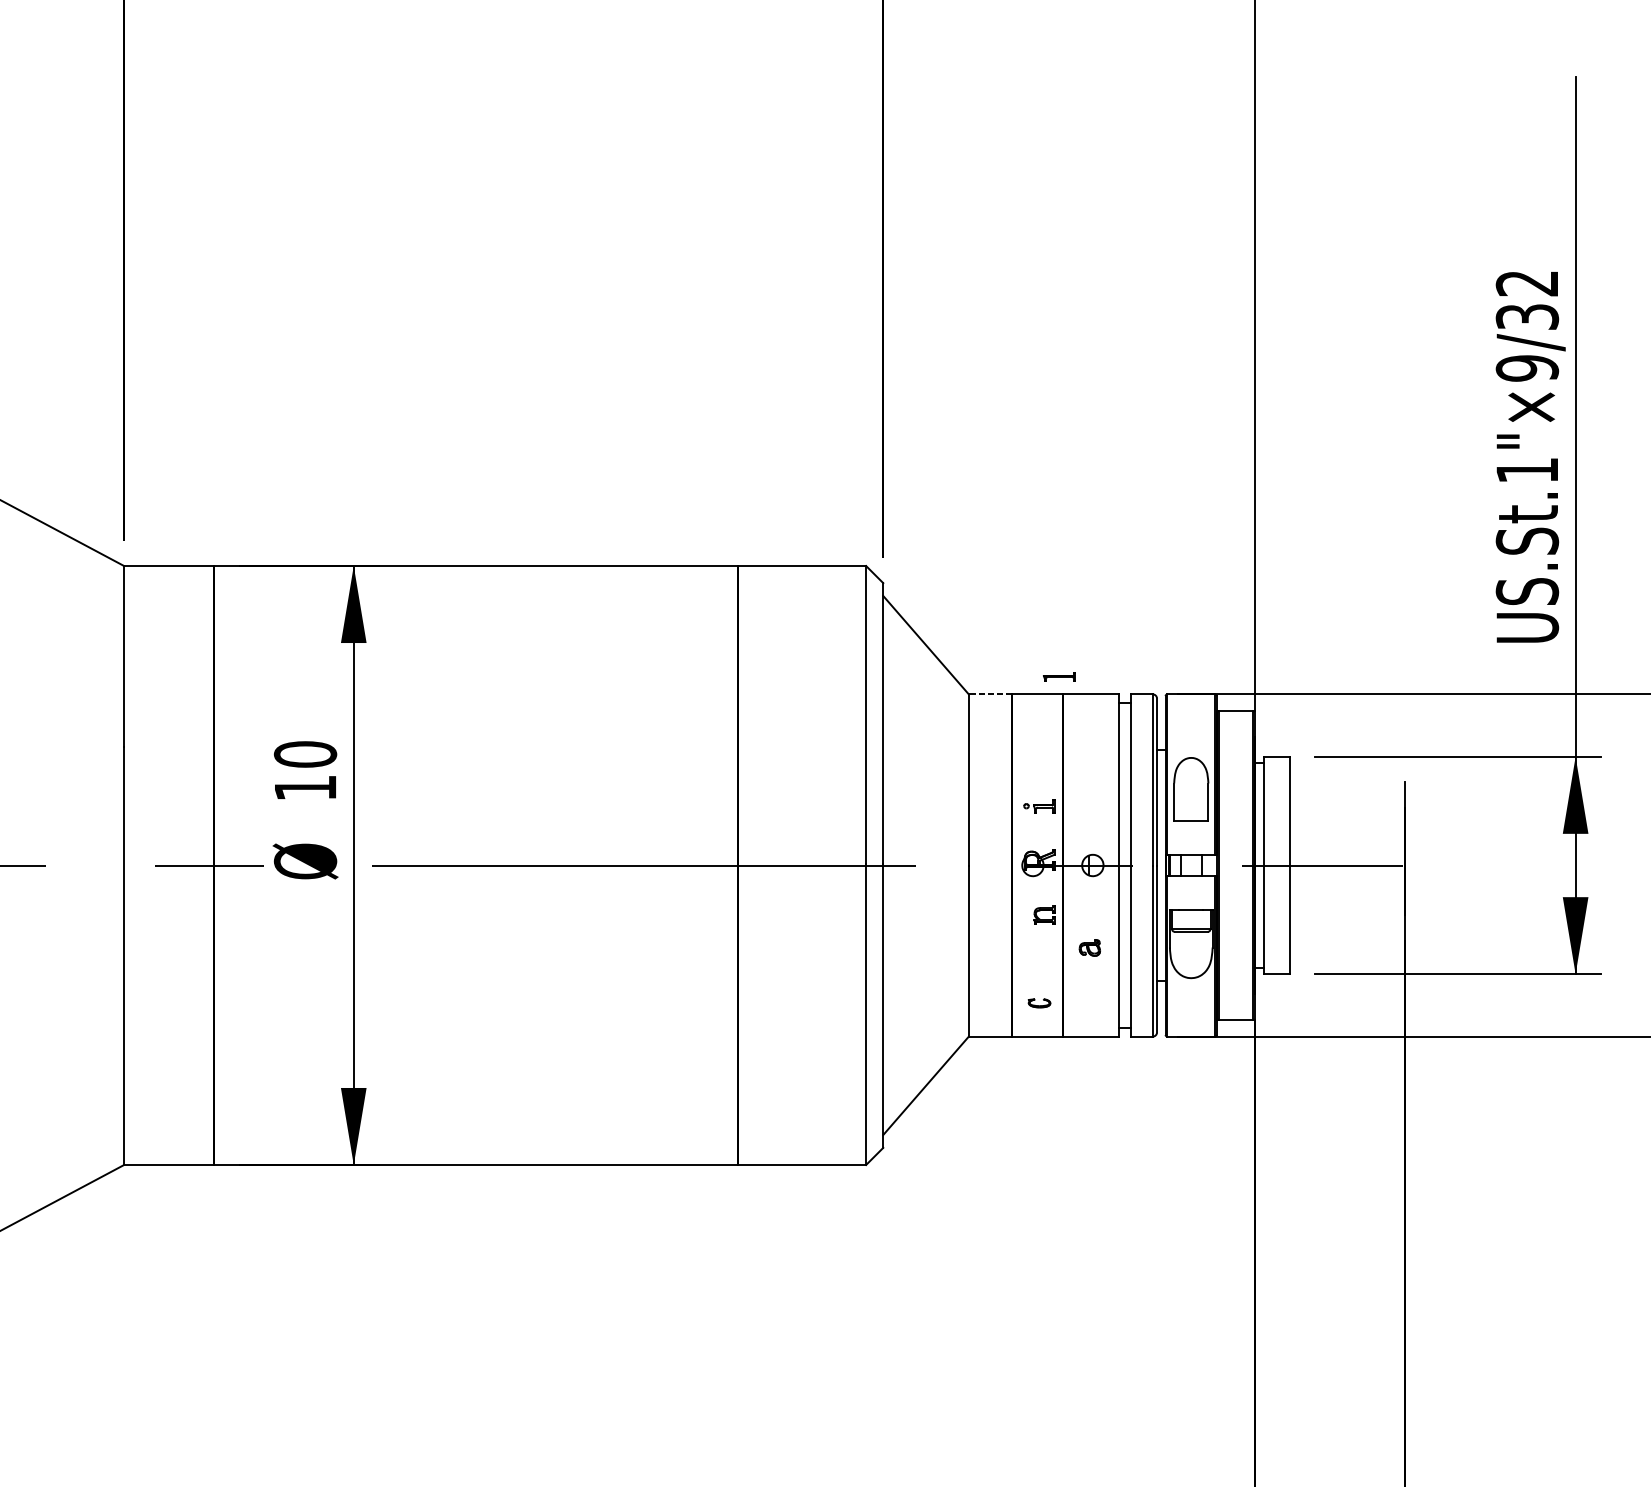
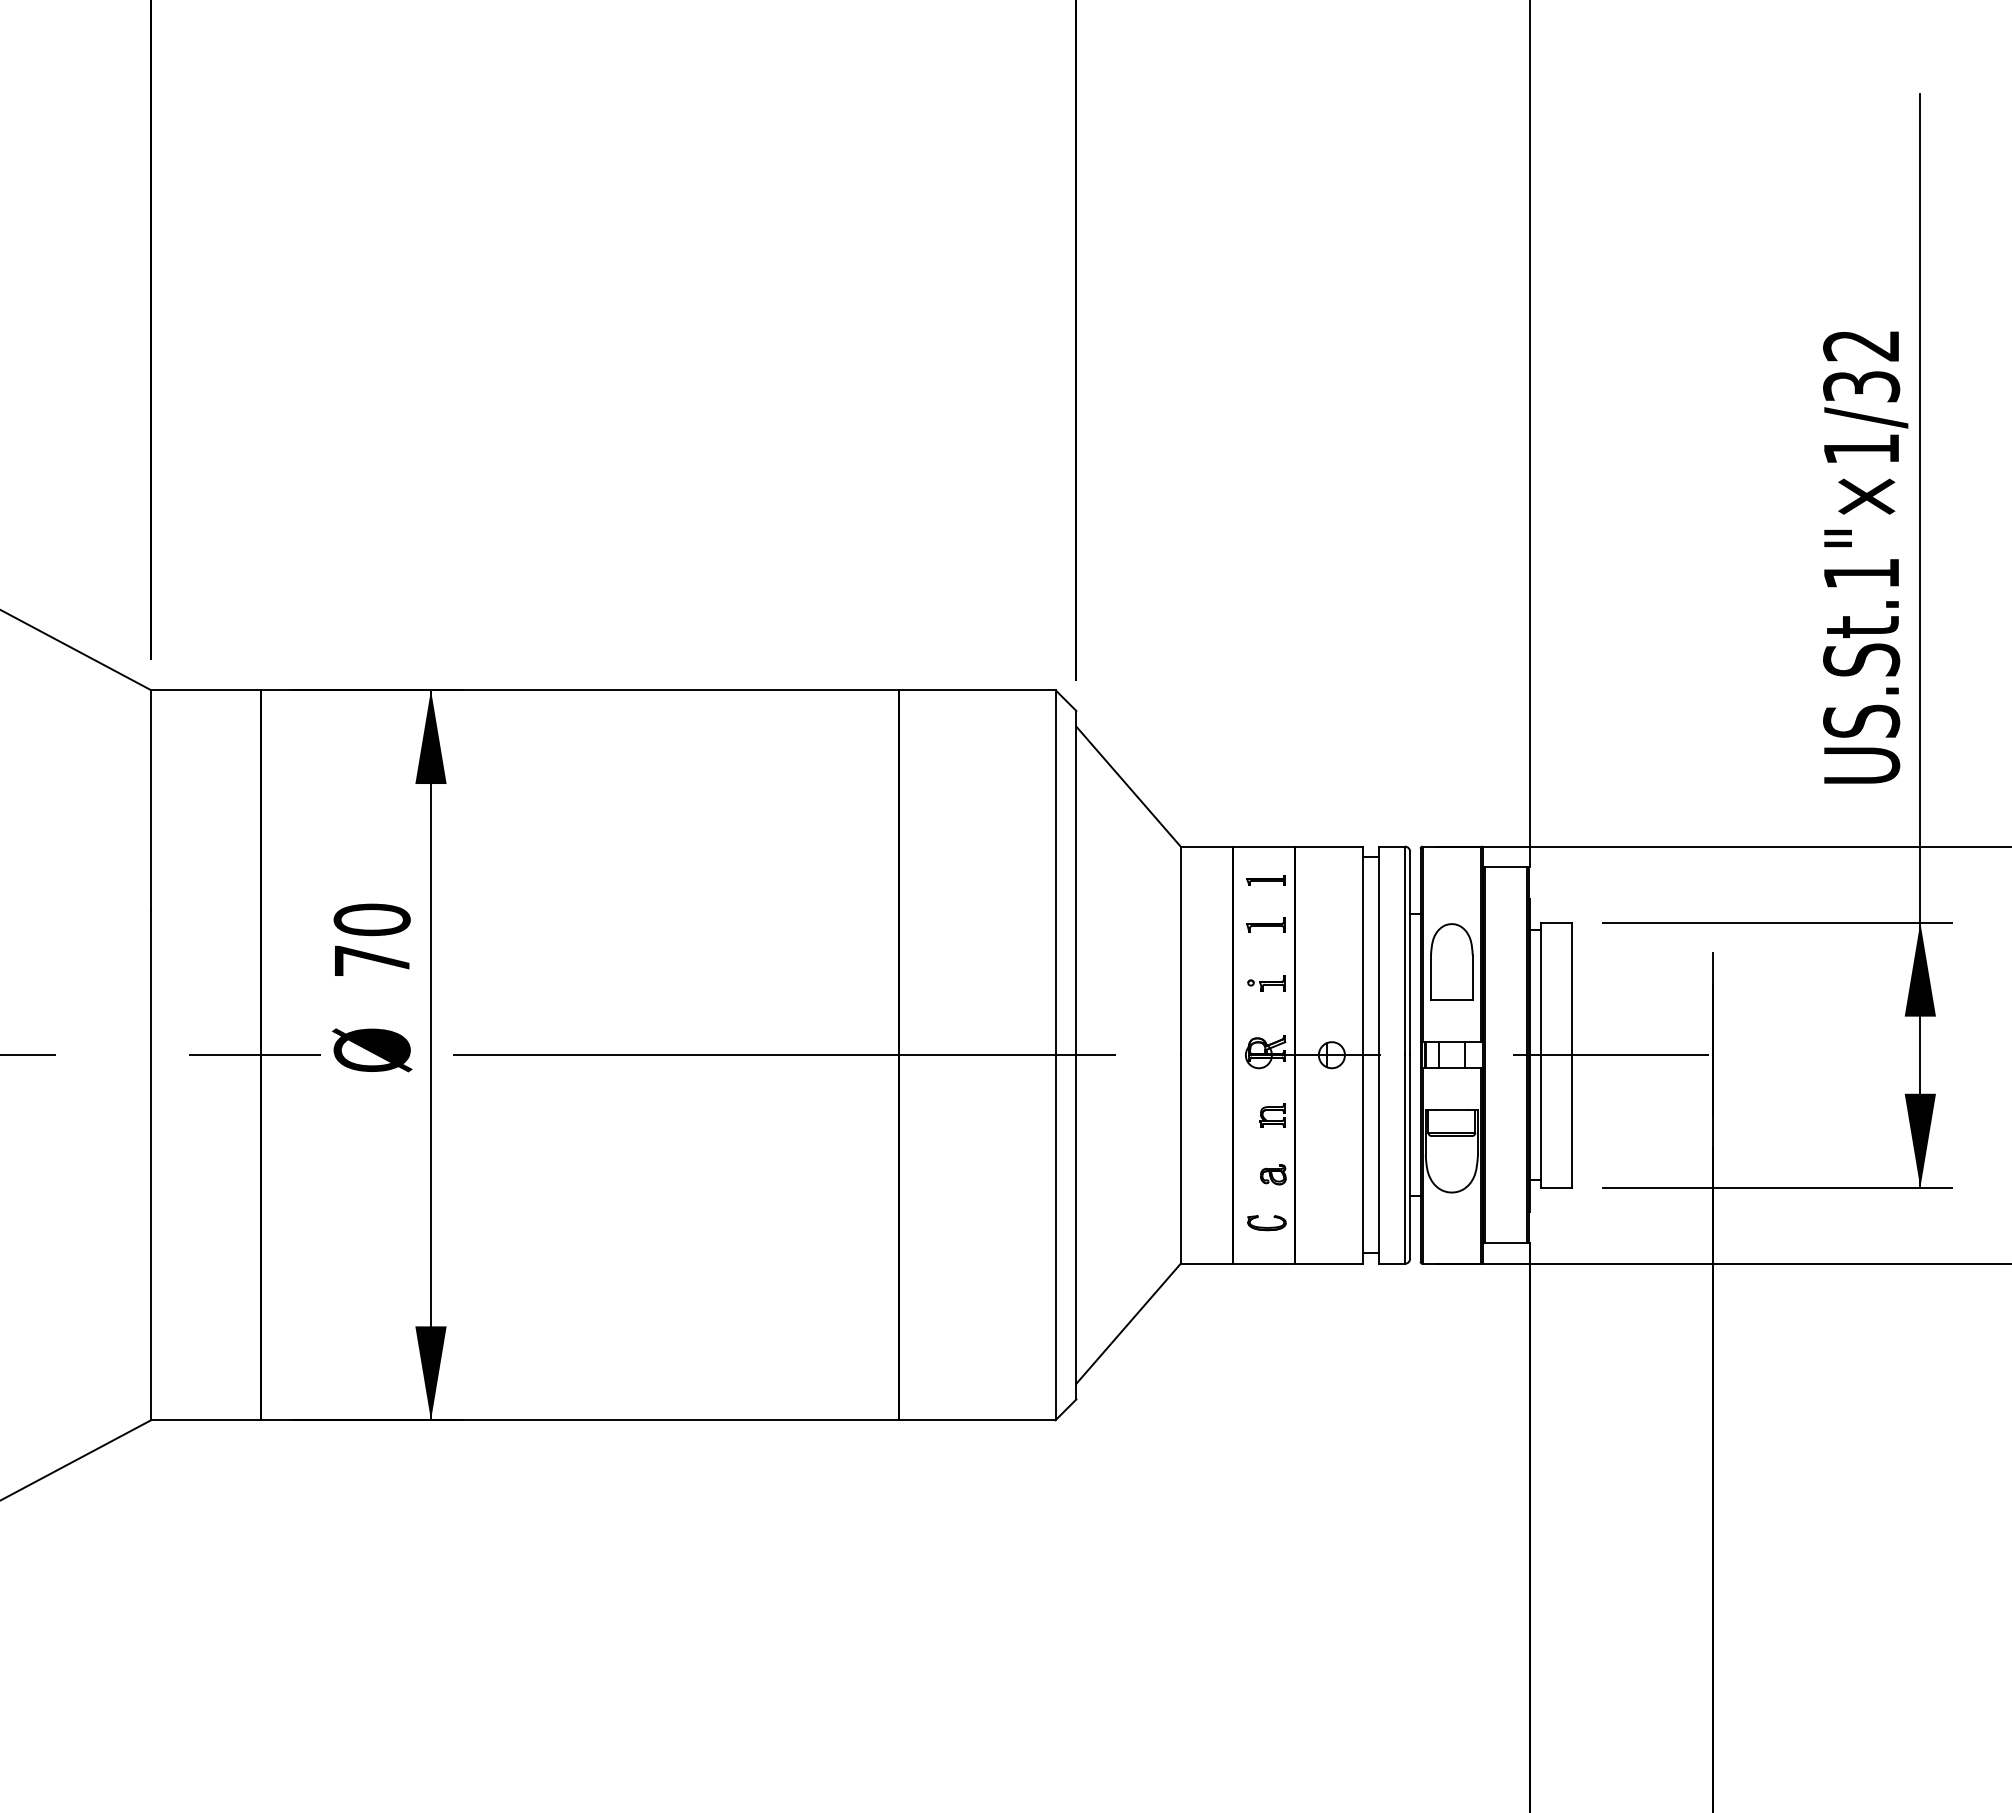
text: (1527, 368) -> (1861, 449), US.St.1"×9/32 -> US.St.1"×1/32
part: (1058, 677) -> (1265, 880), moved
line: (989, 694) -> (1206, 846), dashed -> solid
part: (1038, 758) -> (1265, 924), added
text: (305, 787) -> (372, 960), 10 -> 70
part: (1090, 947) -> (1273, 1174), moved
part: (1039, 1003) -> (1266, 1223), size x1.43

